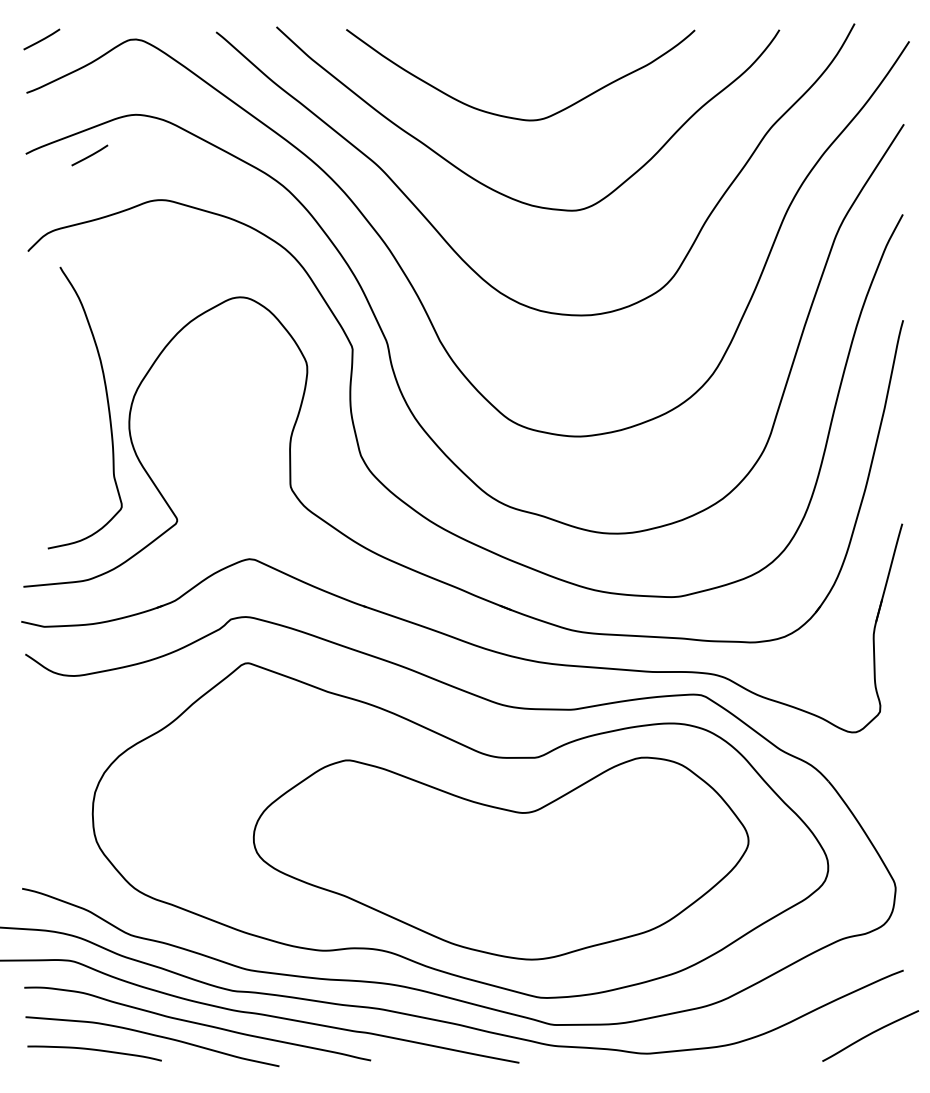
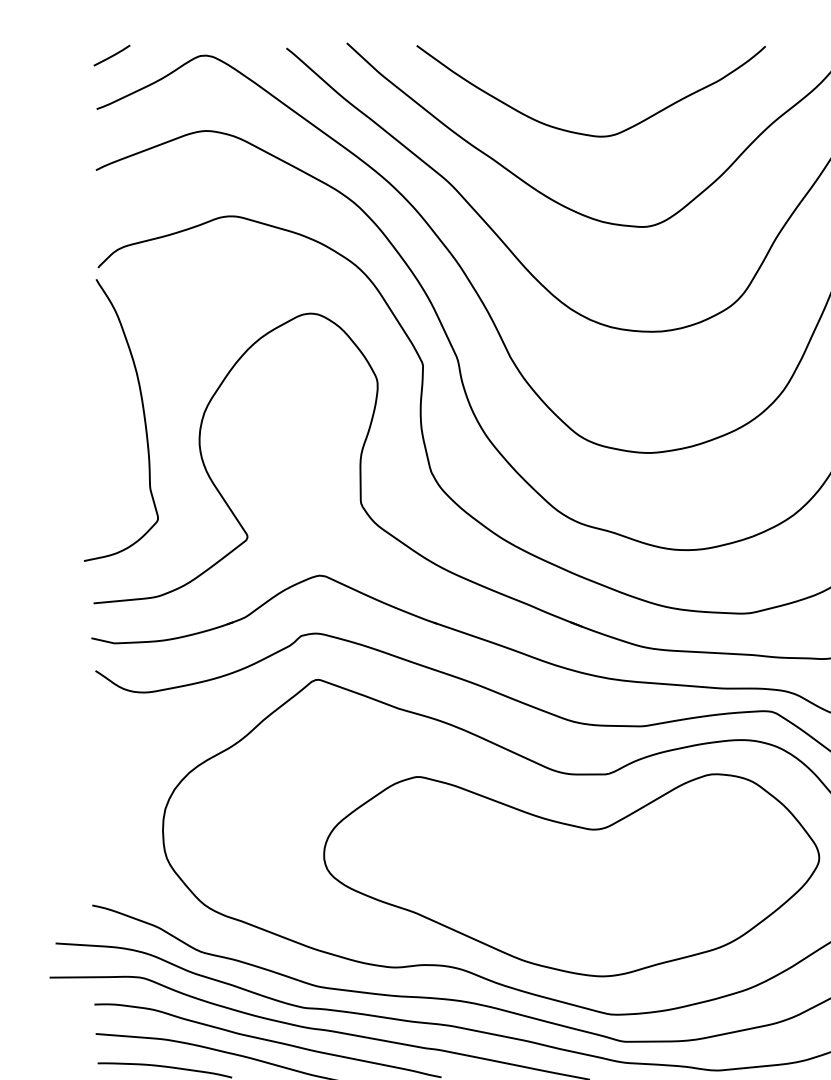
line: (89, 155) -> (159, 171), removed
curve: (107, 407) -> (143, 419), moved

